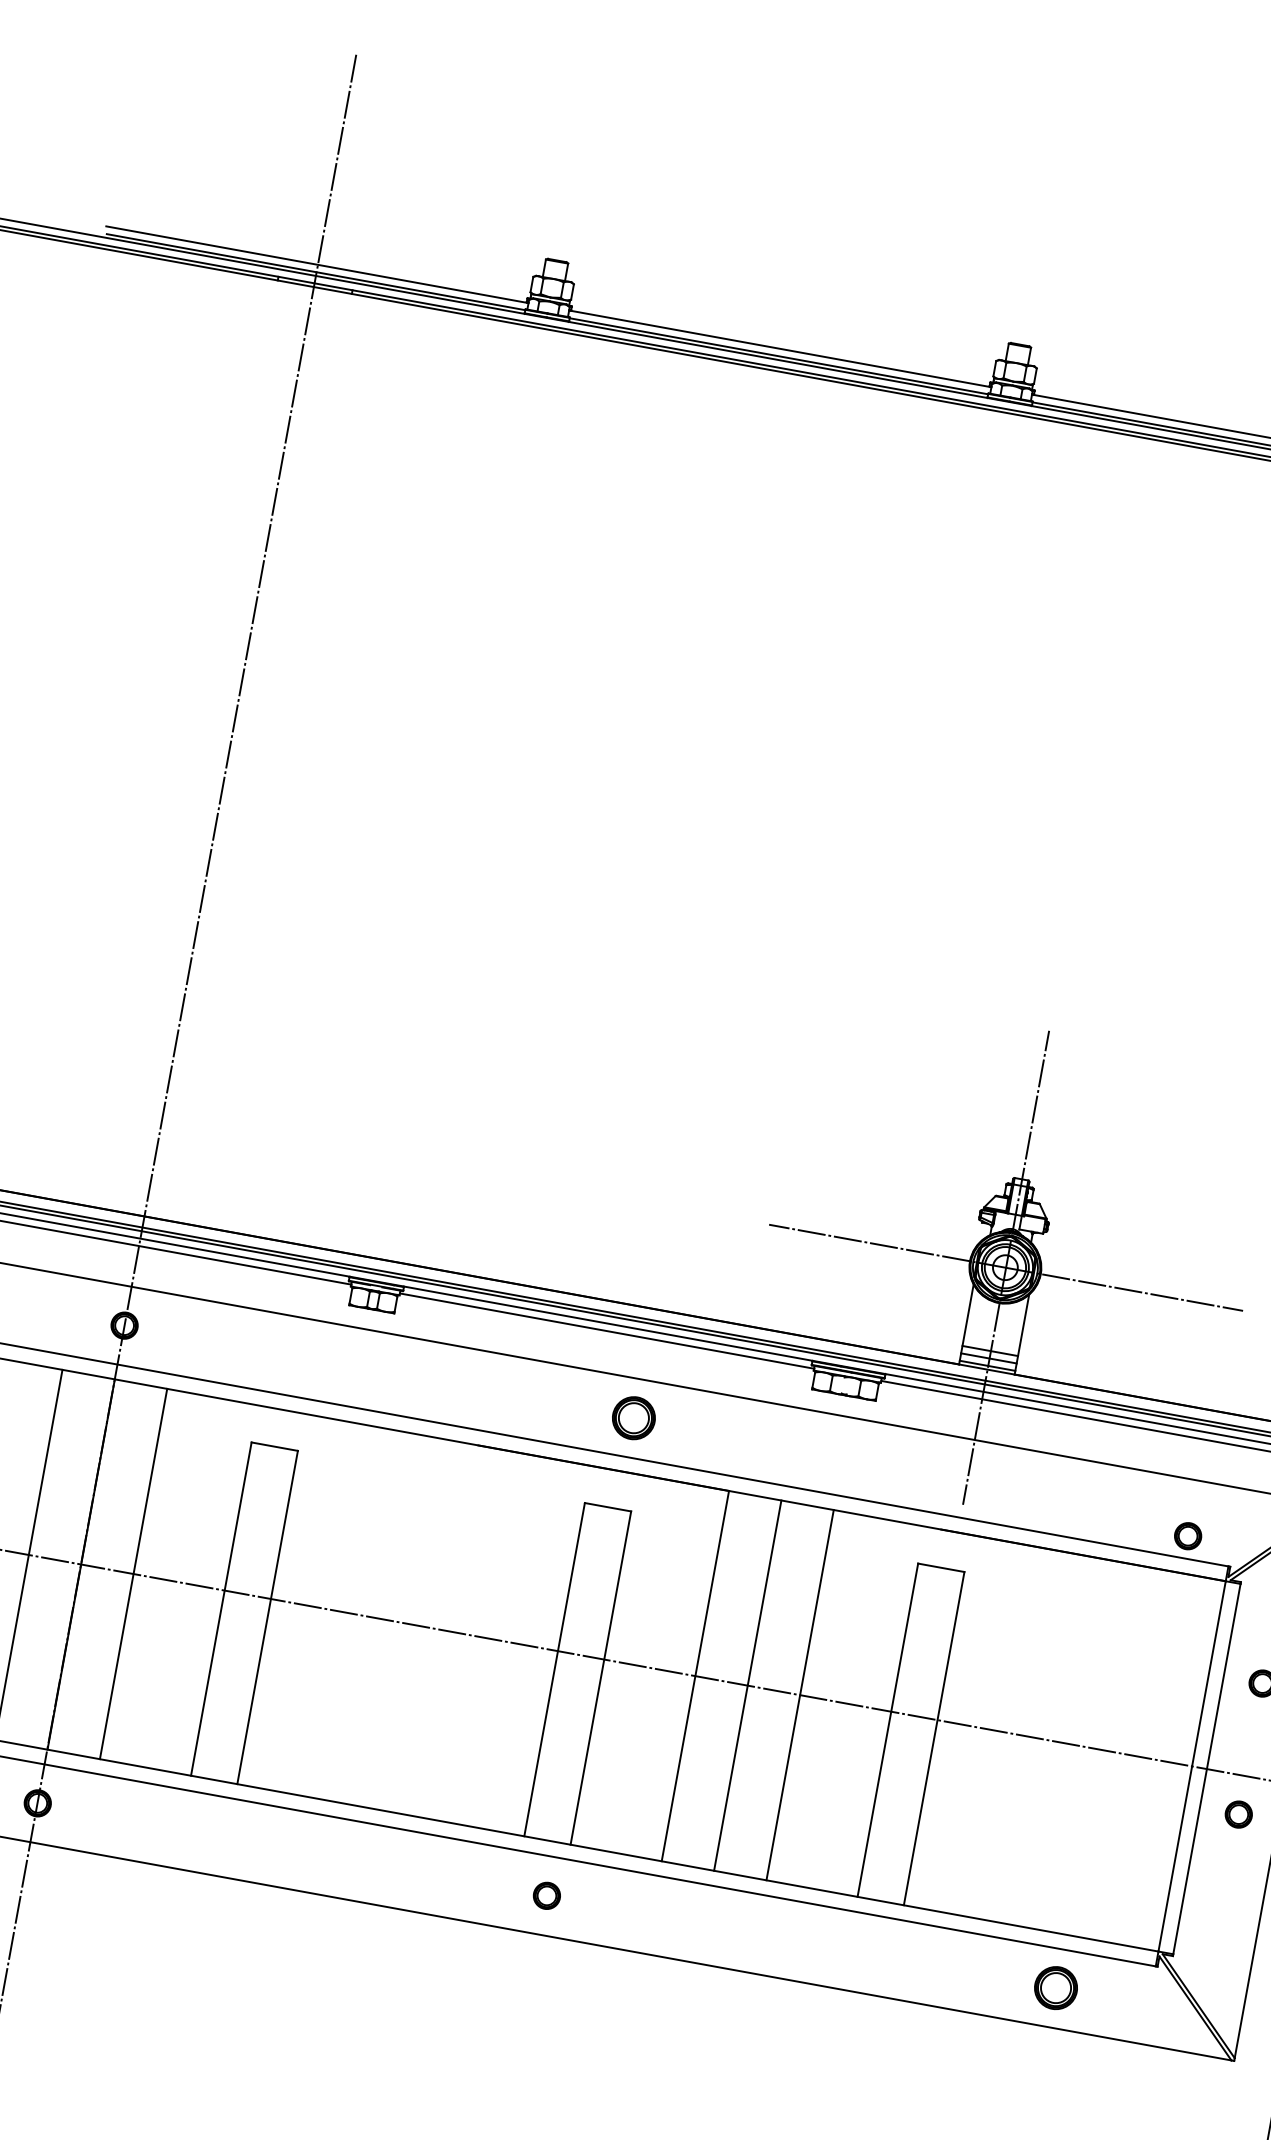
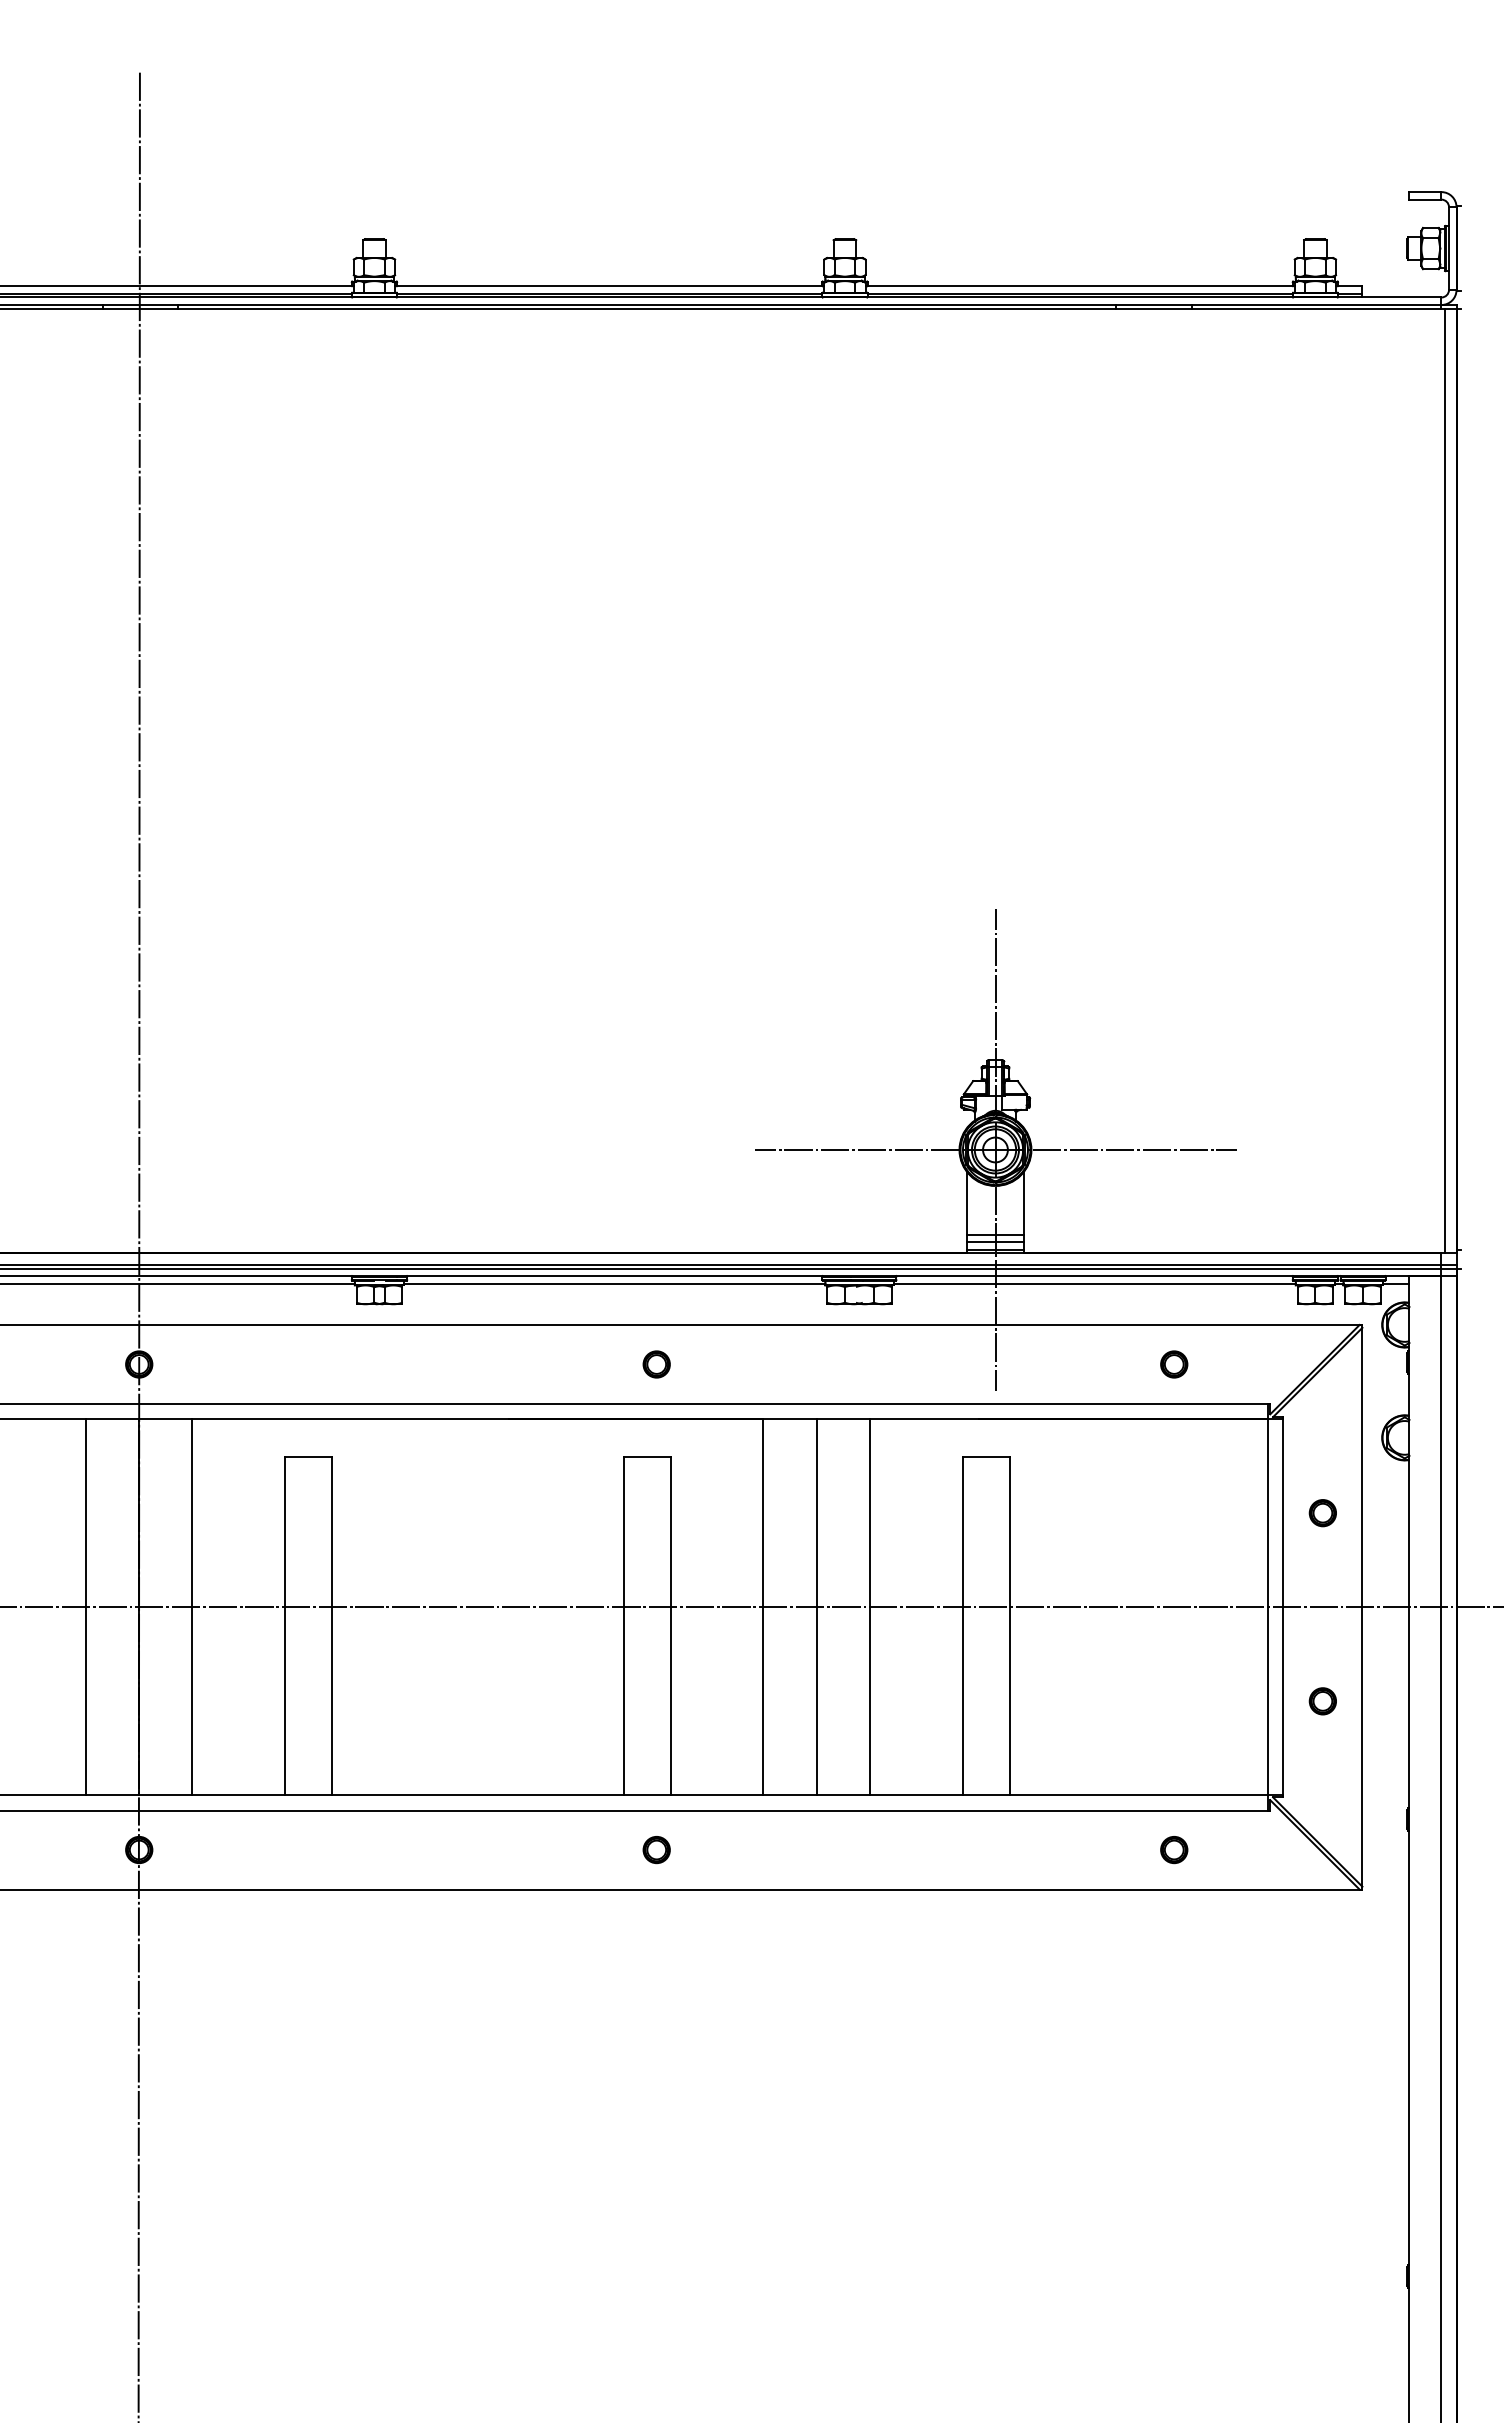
part: (633, 1418) -> (656, 1364), size x0.62
part: (1188, 1536) -> (1174, 1364), moved
part: (1238, 1814) -> (1322, 1701), moved
part: (1056, 1988) -> (1174, 1850), size x0.62

